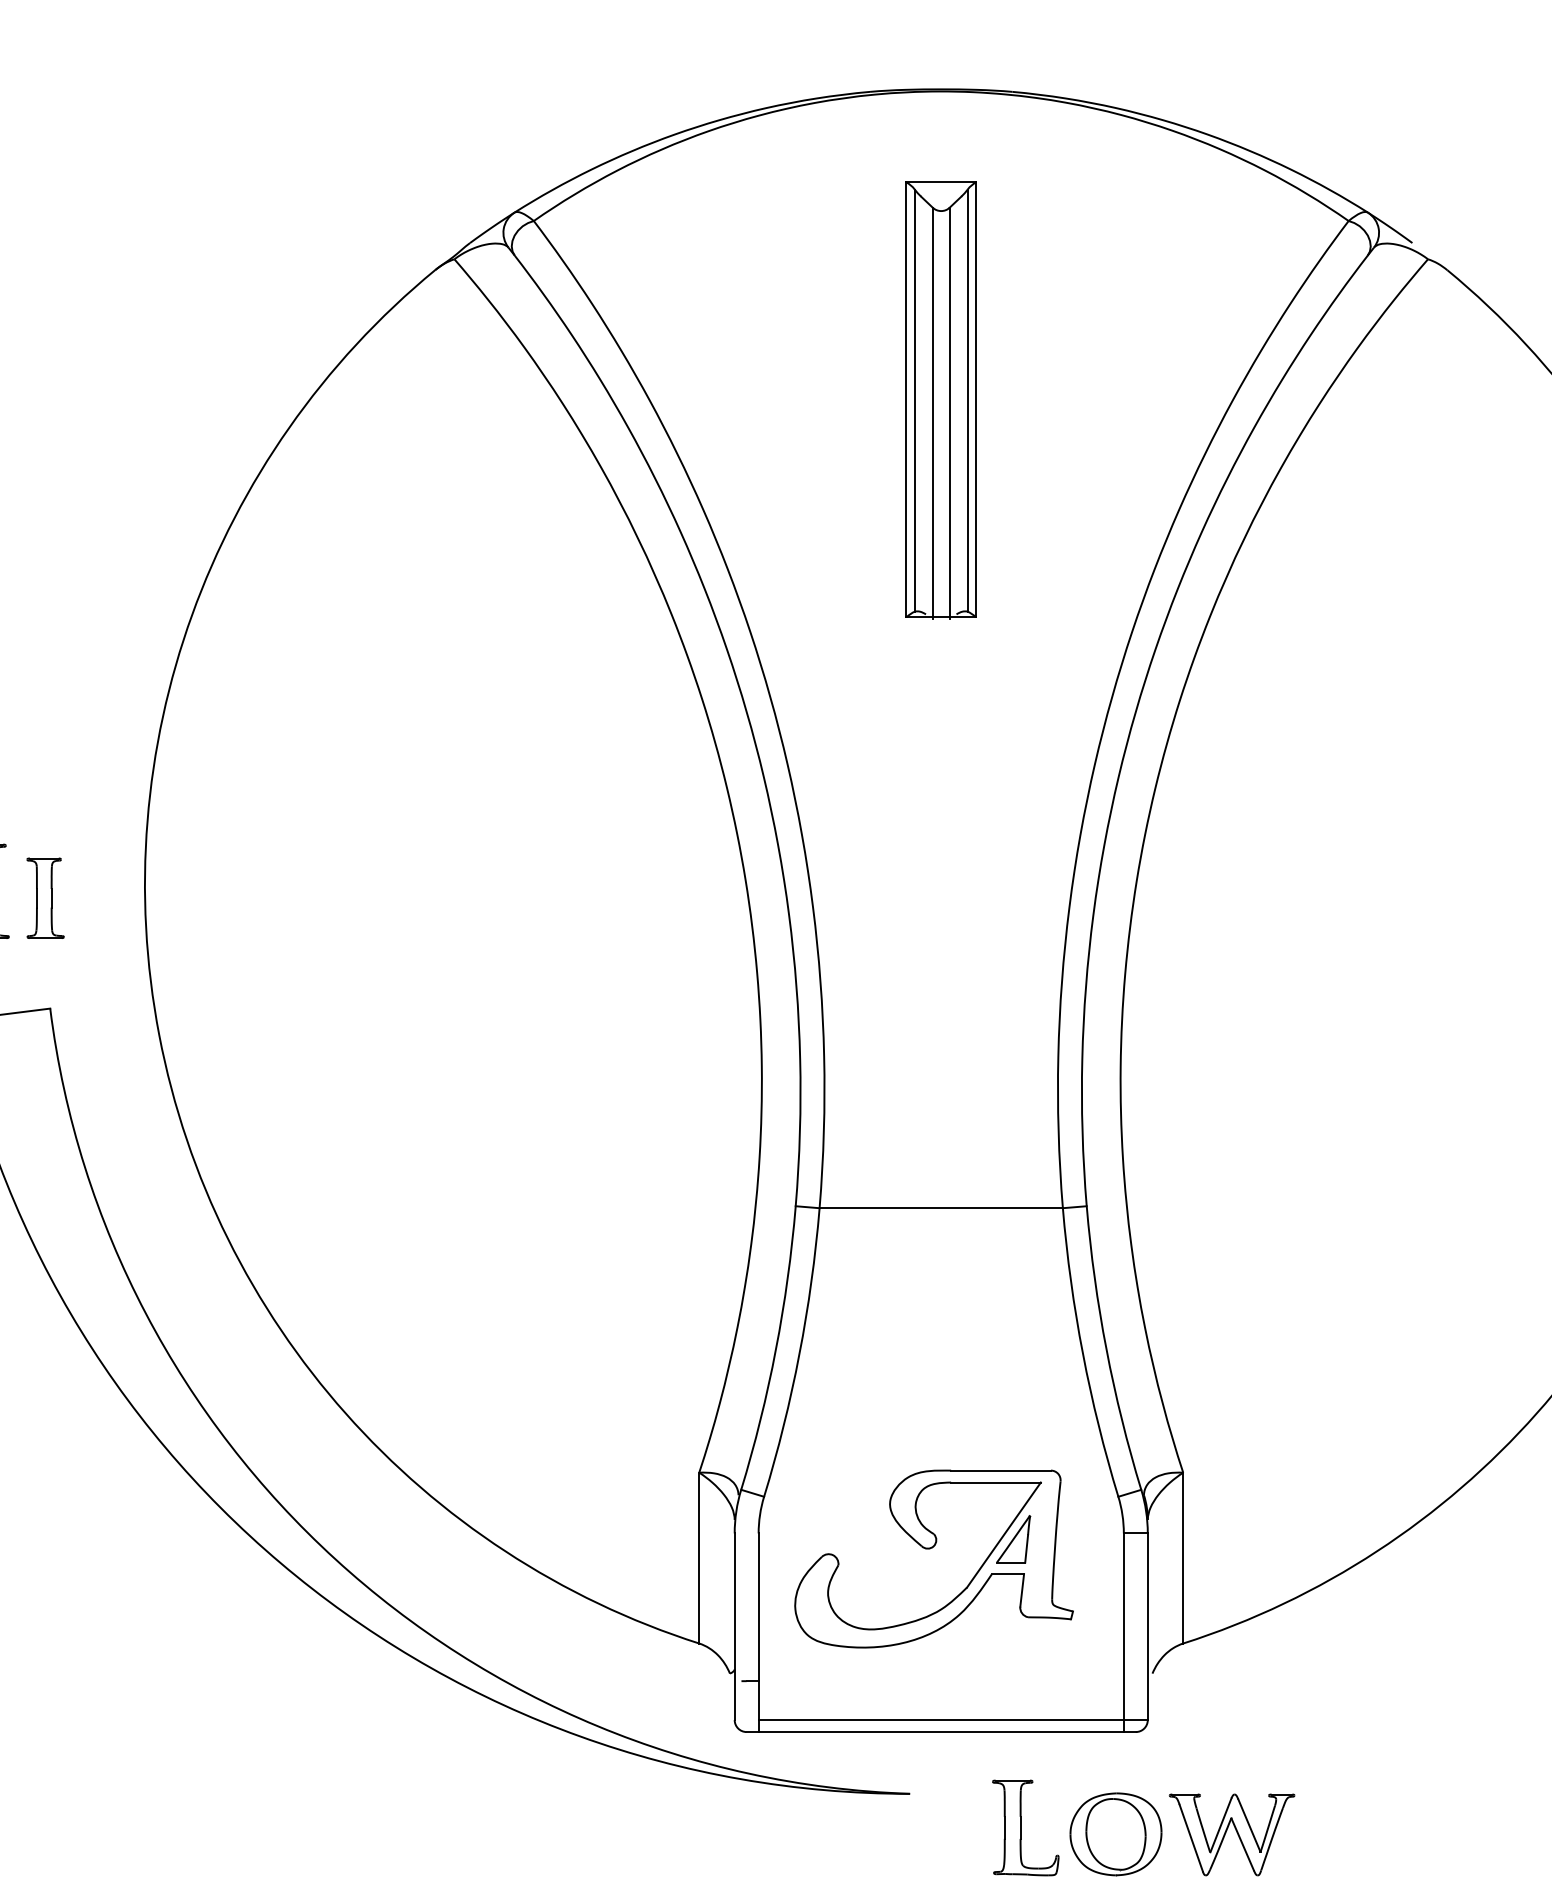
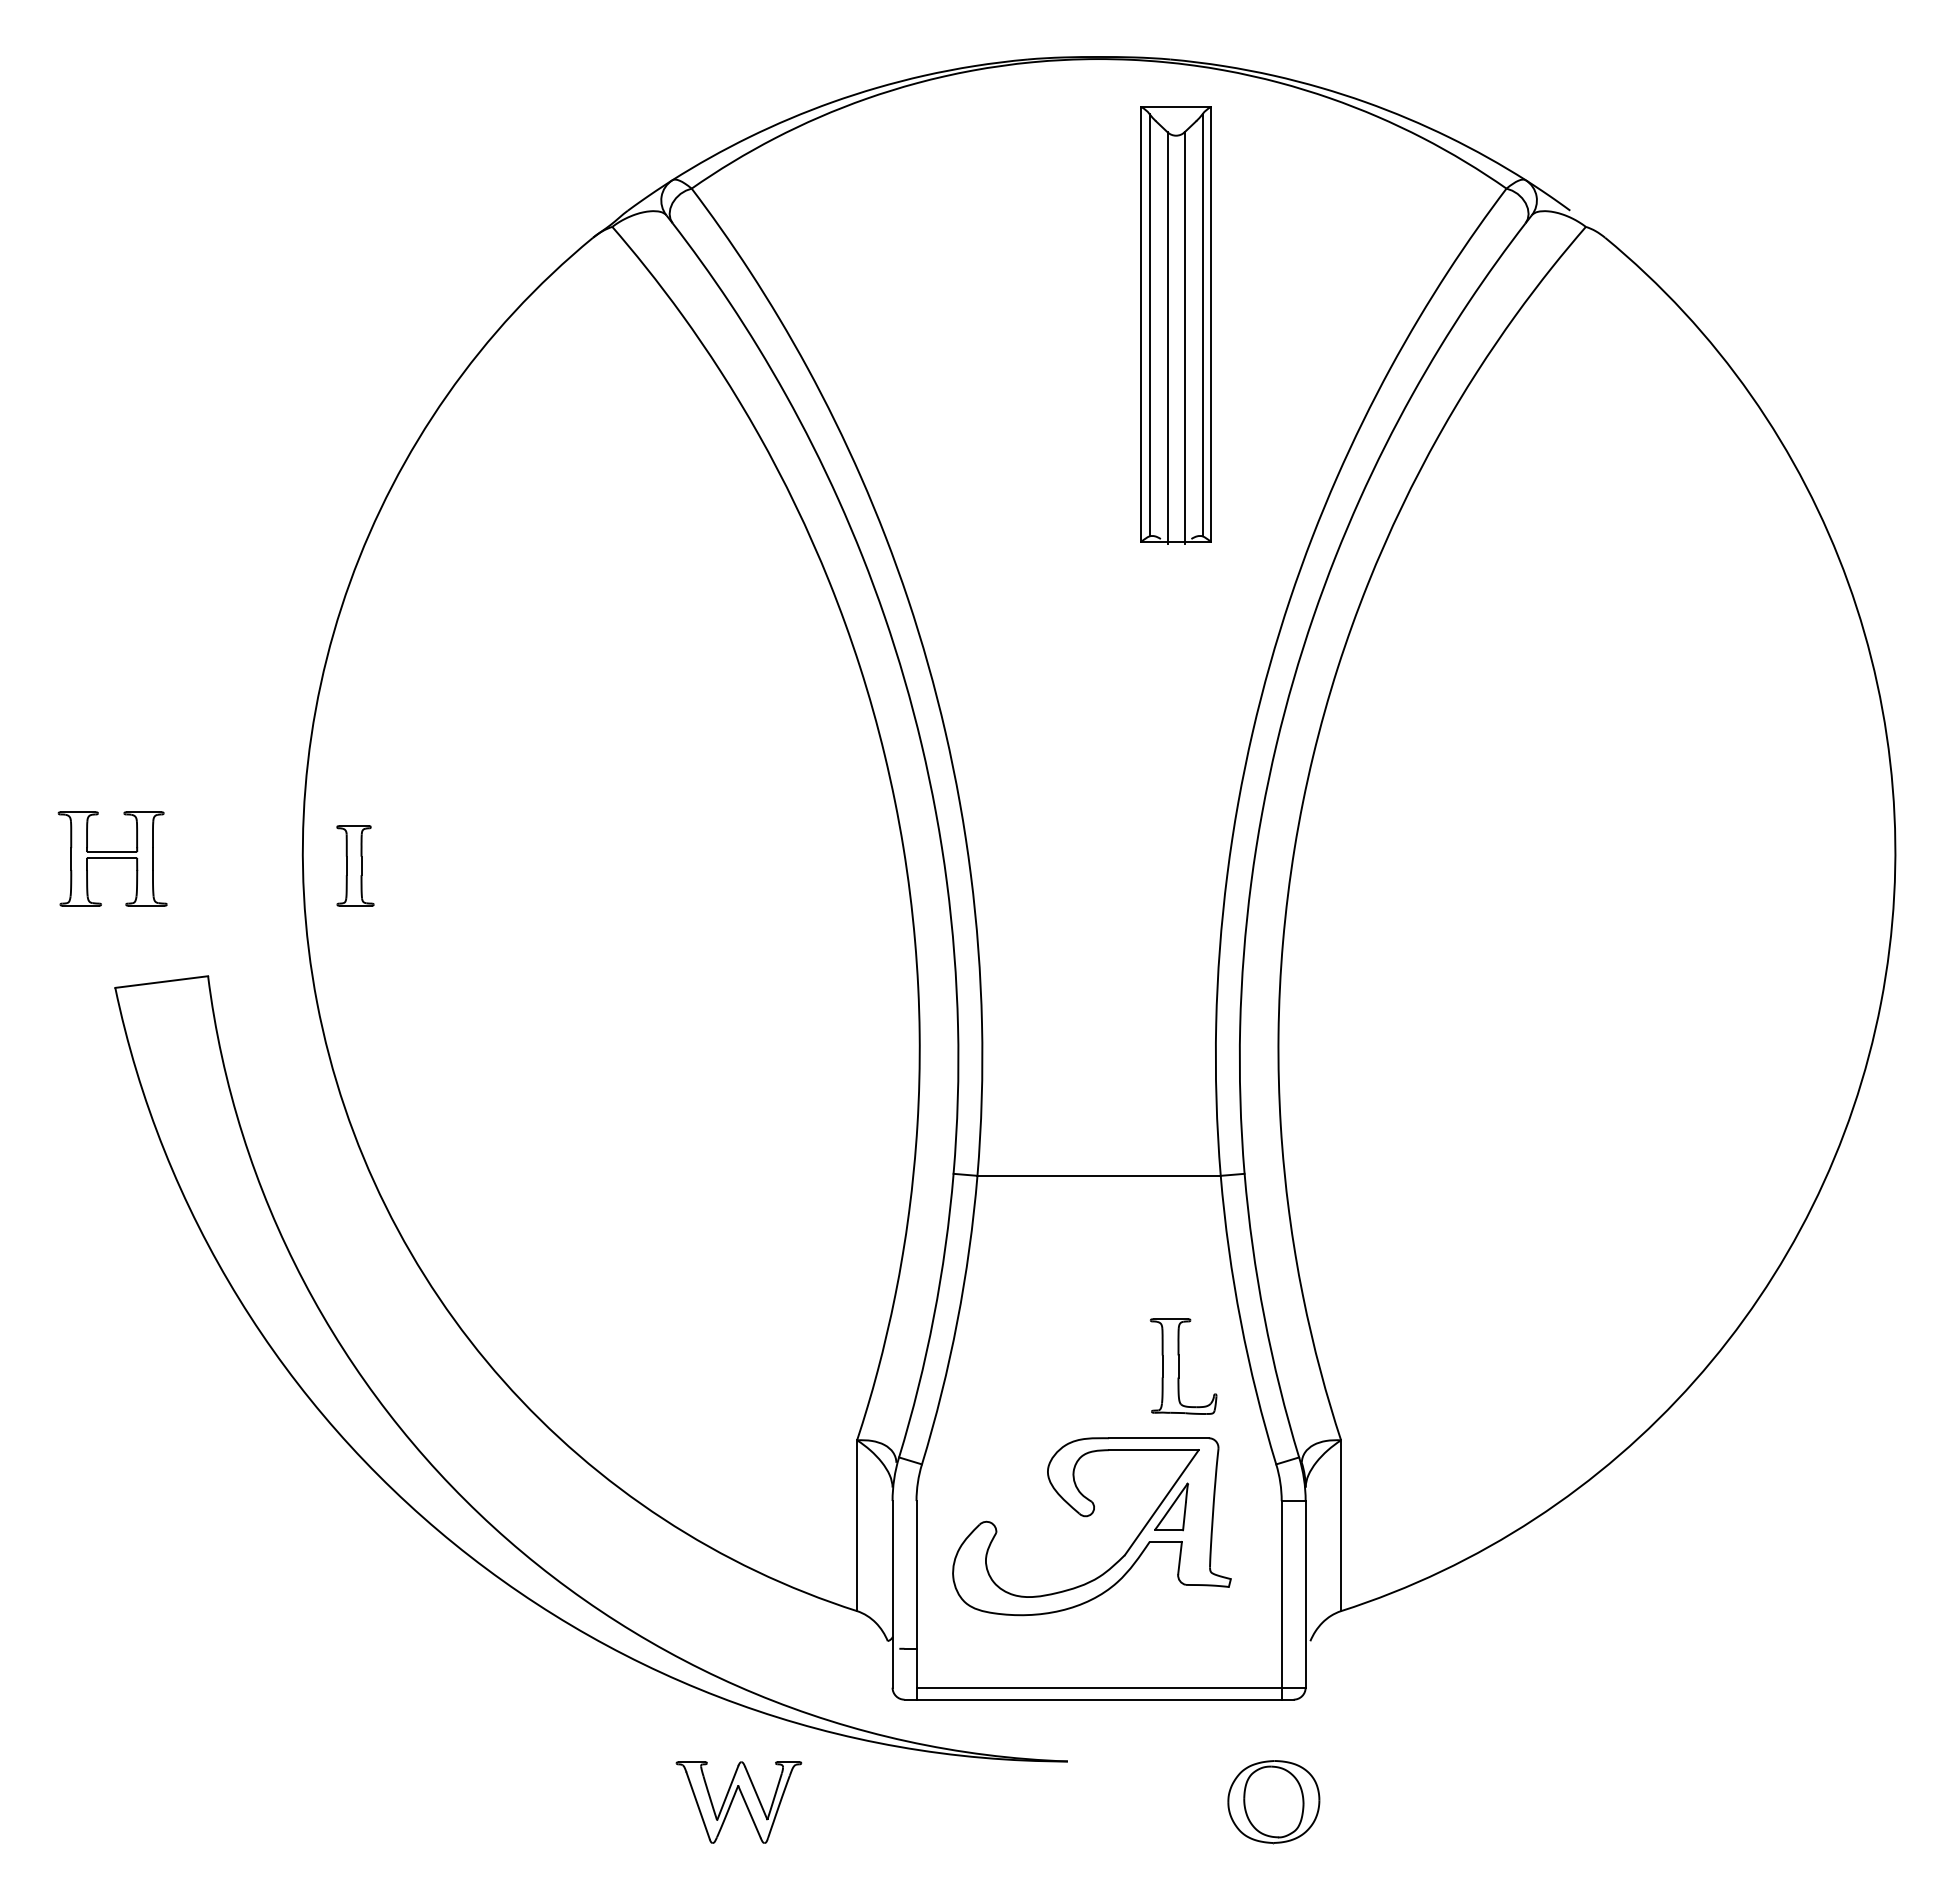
part: (940, 400) -> (1175, 325), moved
part: (45, 897) -> (355, 865), moved
part: (1025, 1827) -> (1183, 1366), moved
part: (1231, 1834) -> (738, 1802), moved

